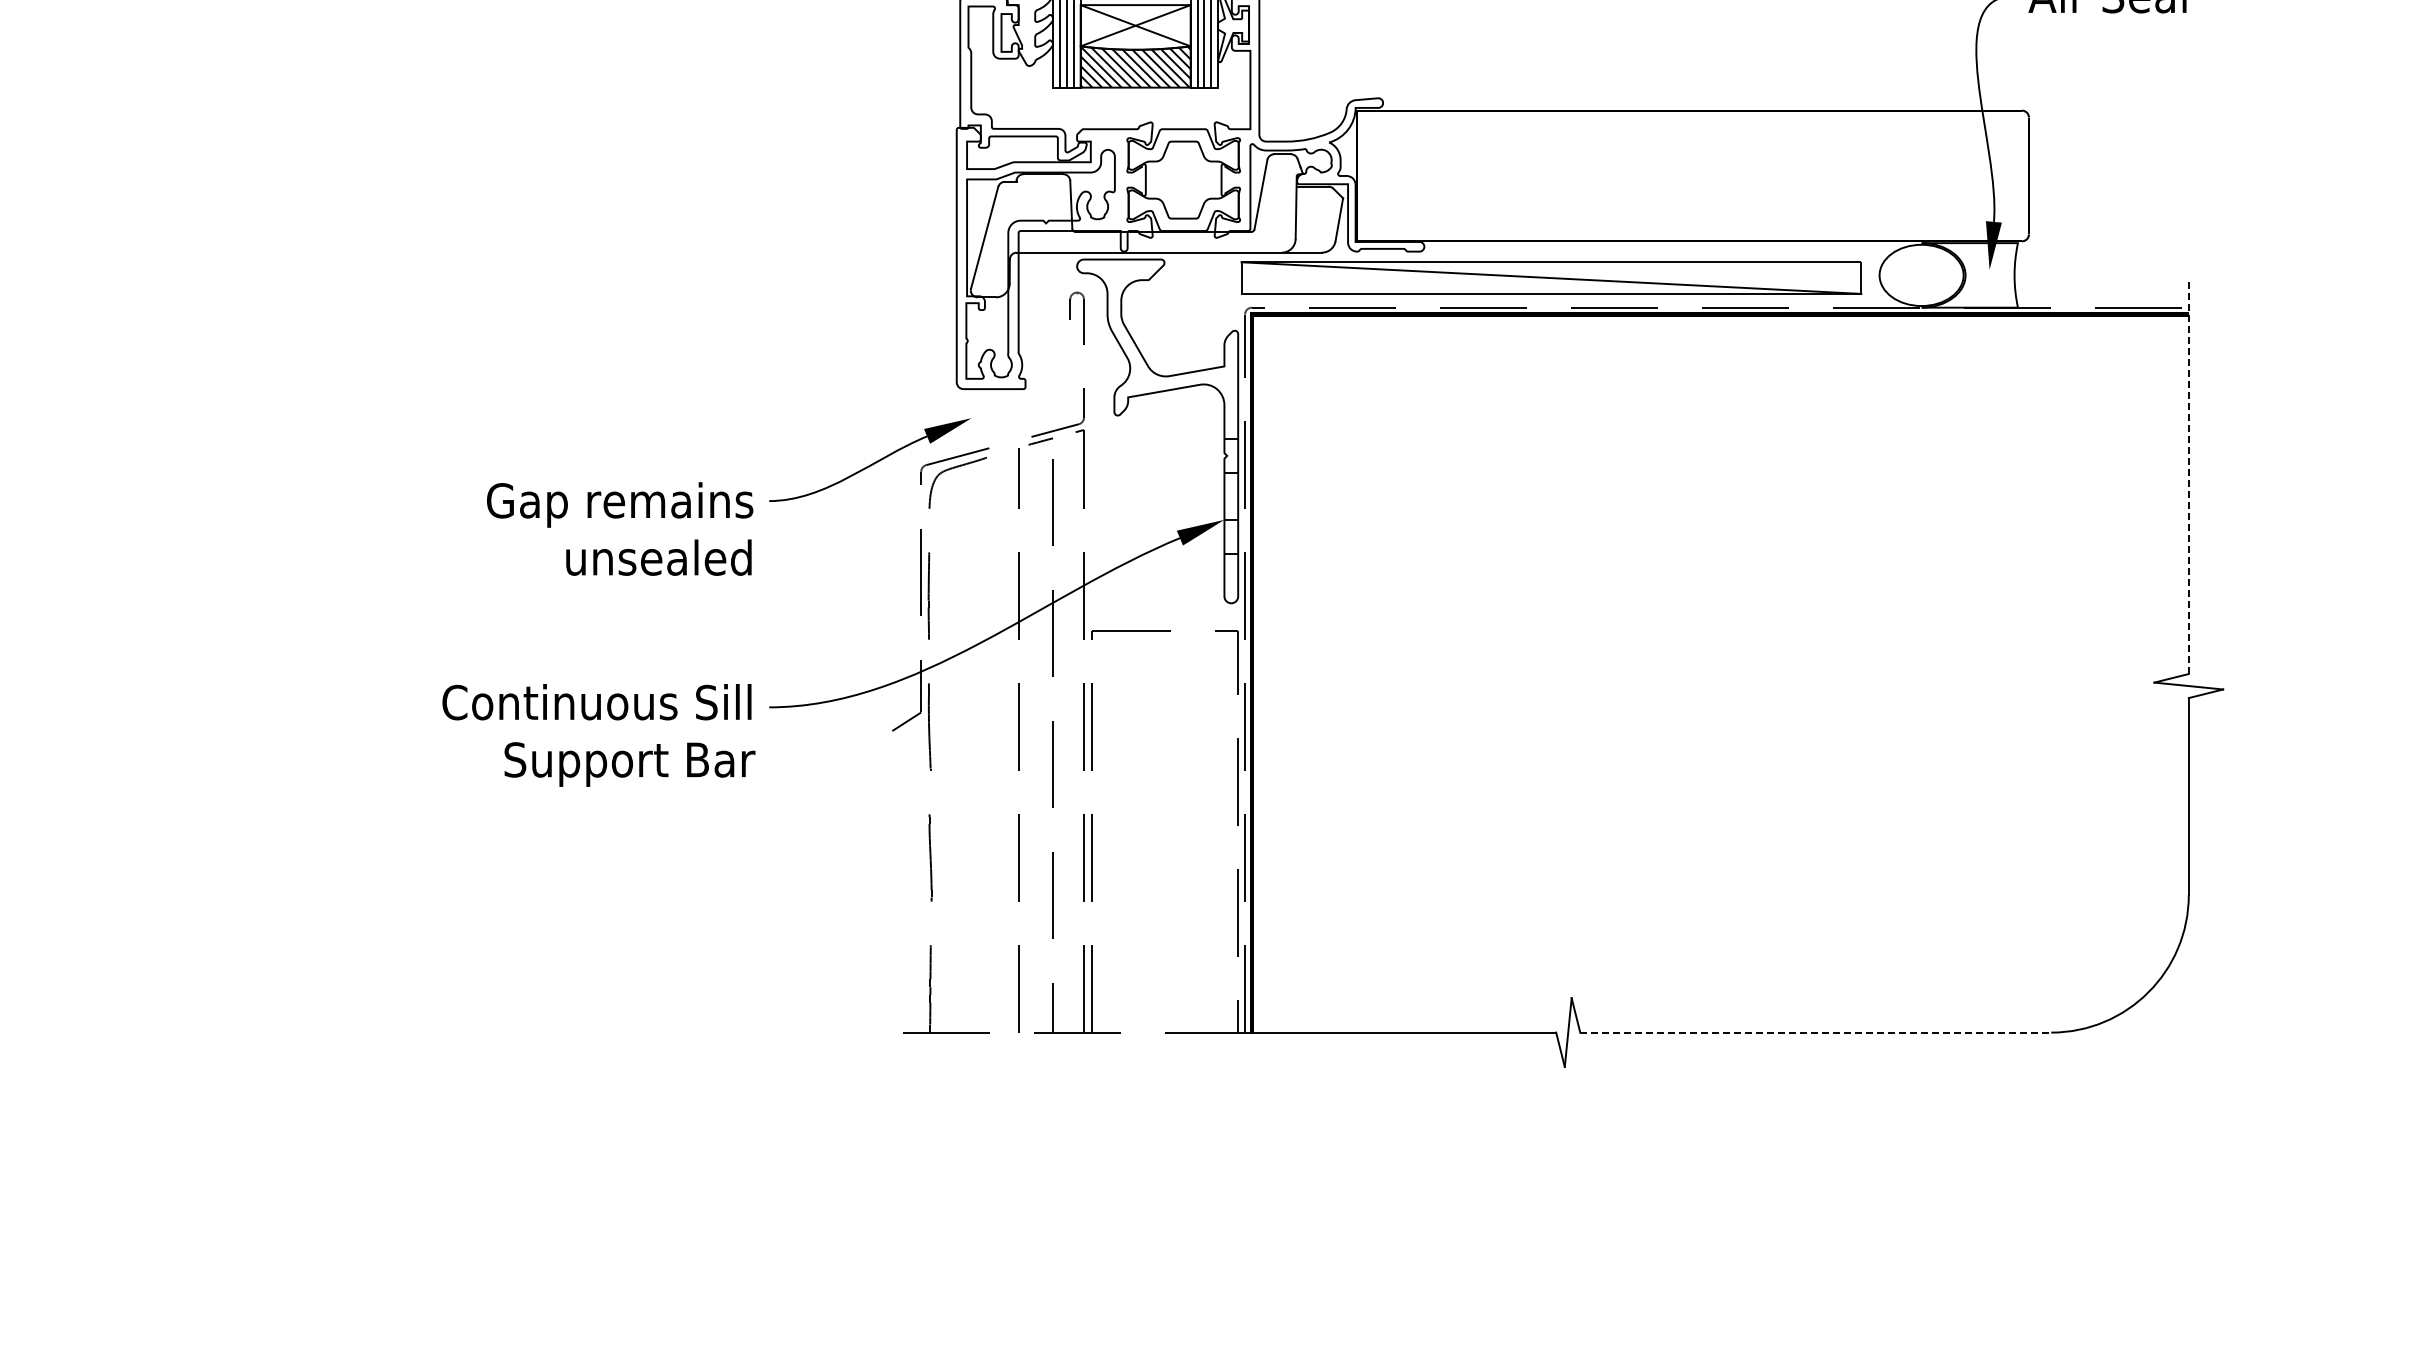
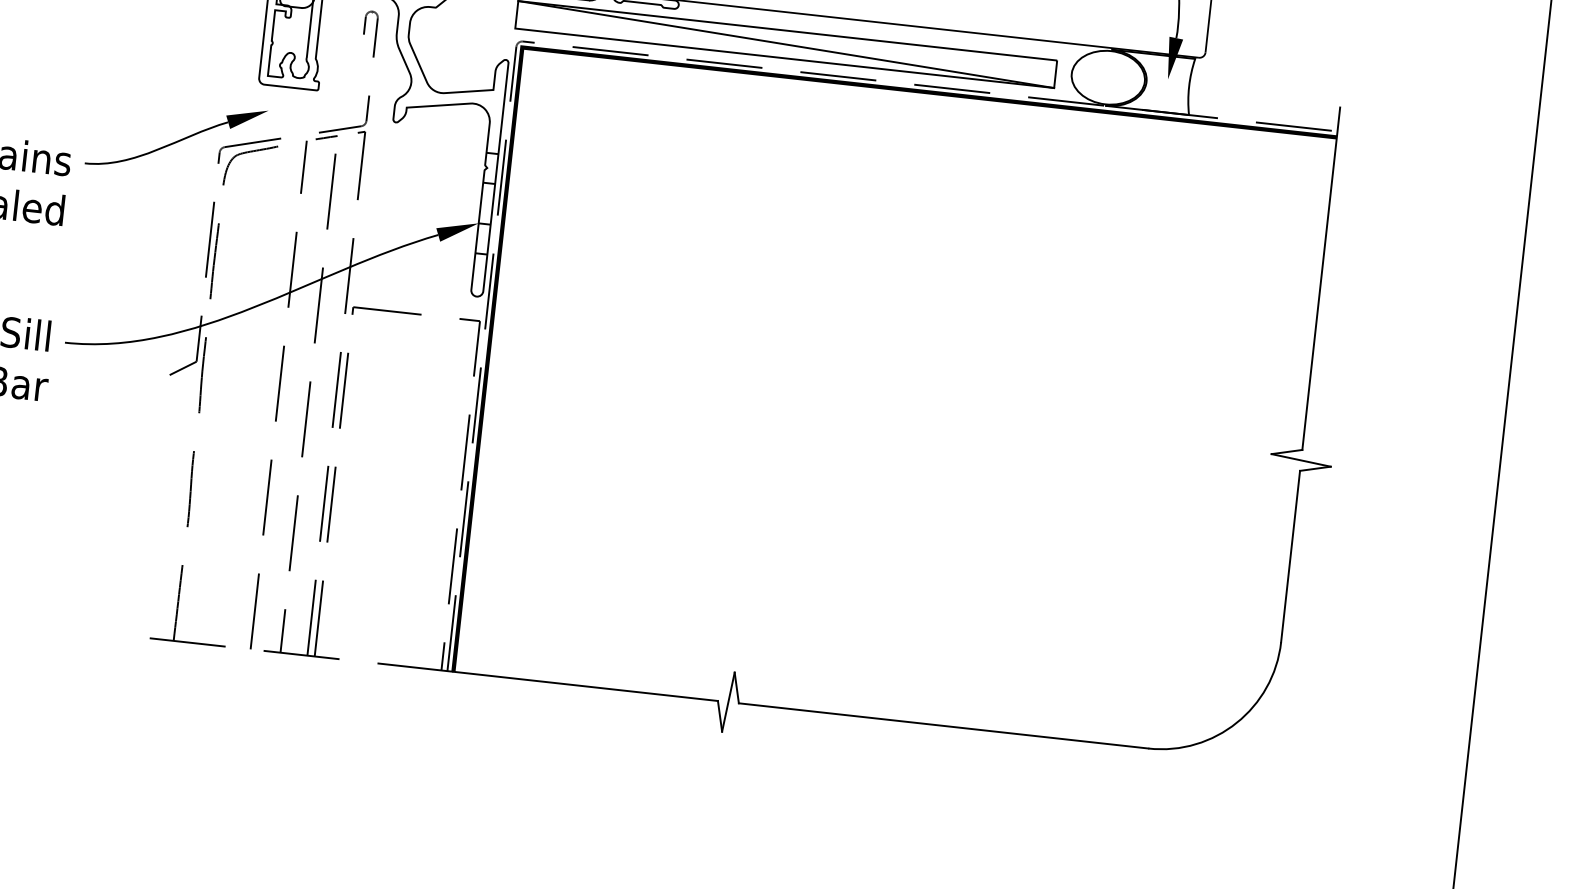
line: (2188, 477) -> (1320, 279), dashed -> solid
line: (1815, 1032) -> (943, 725), dashed -> solid

